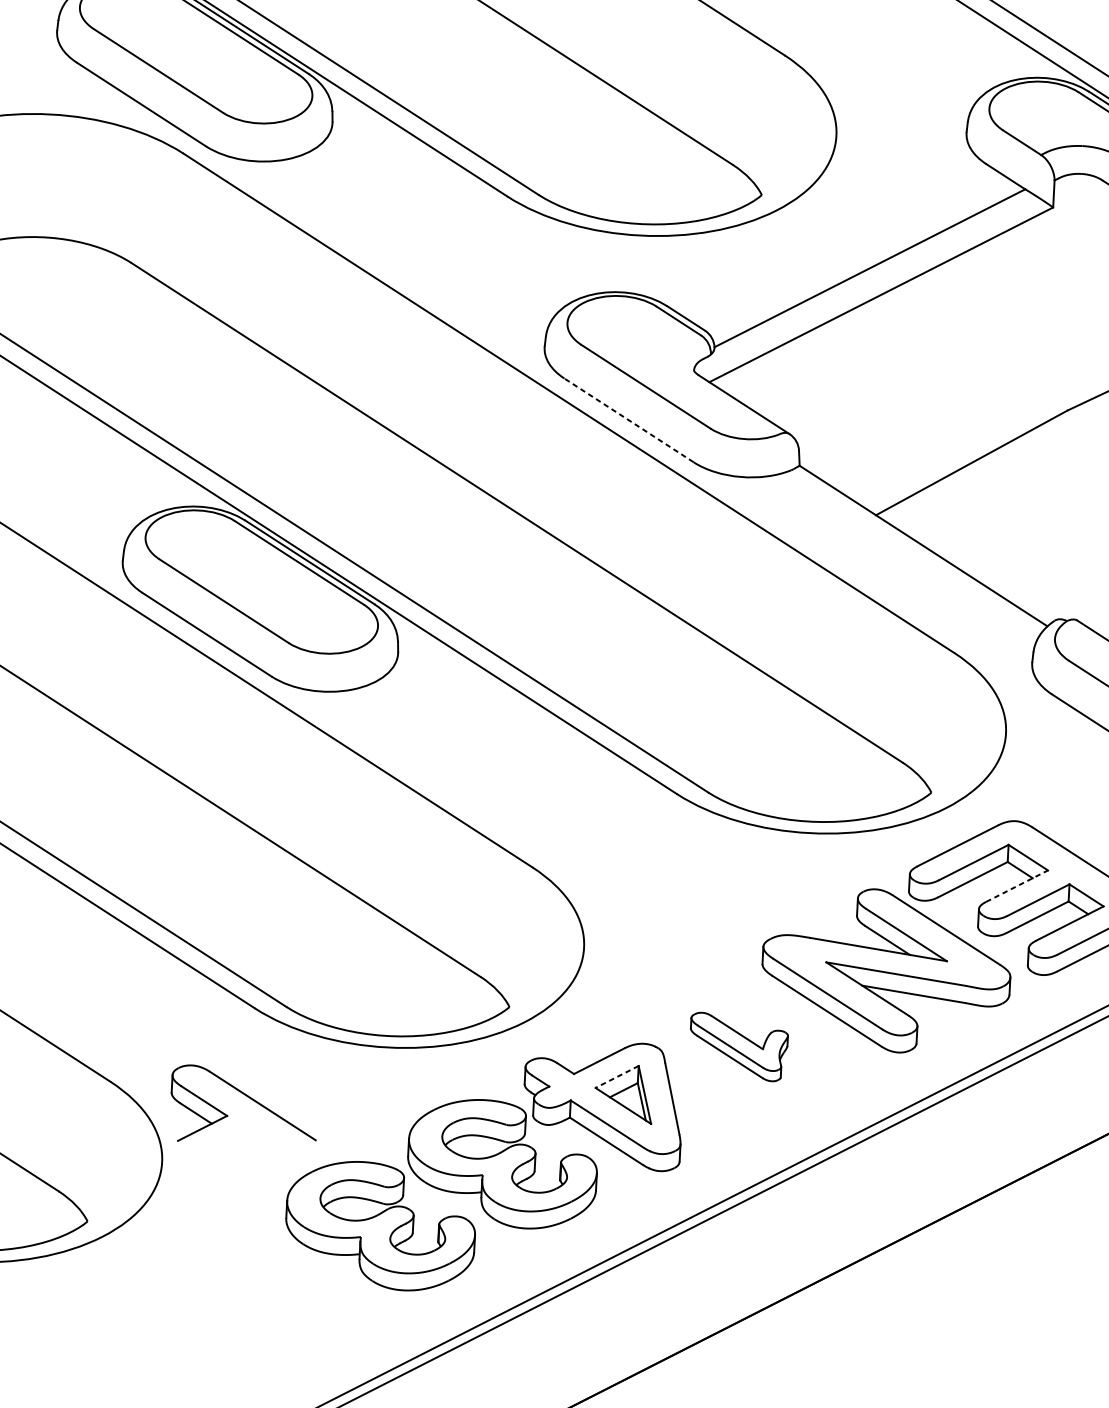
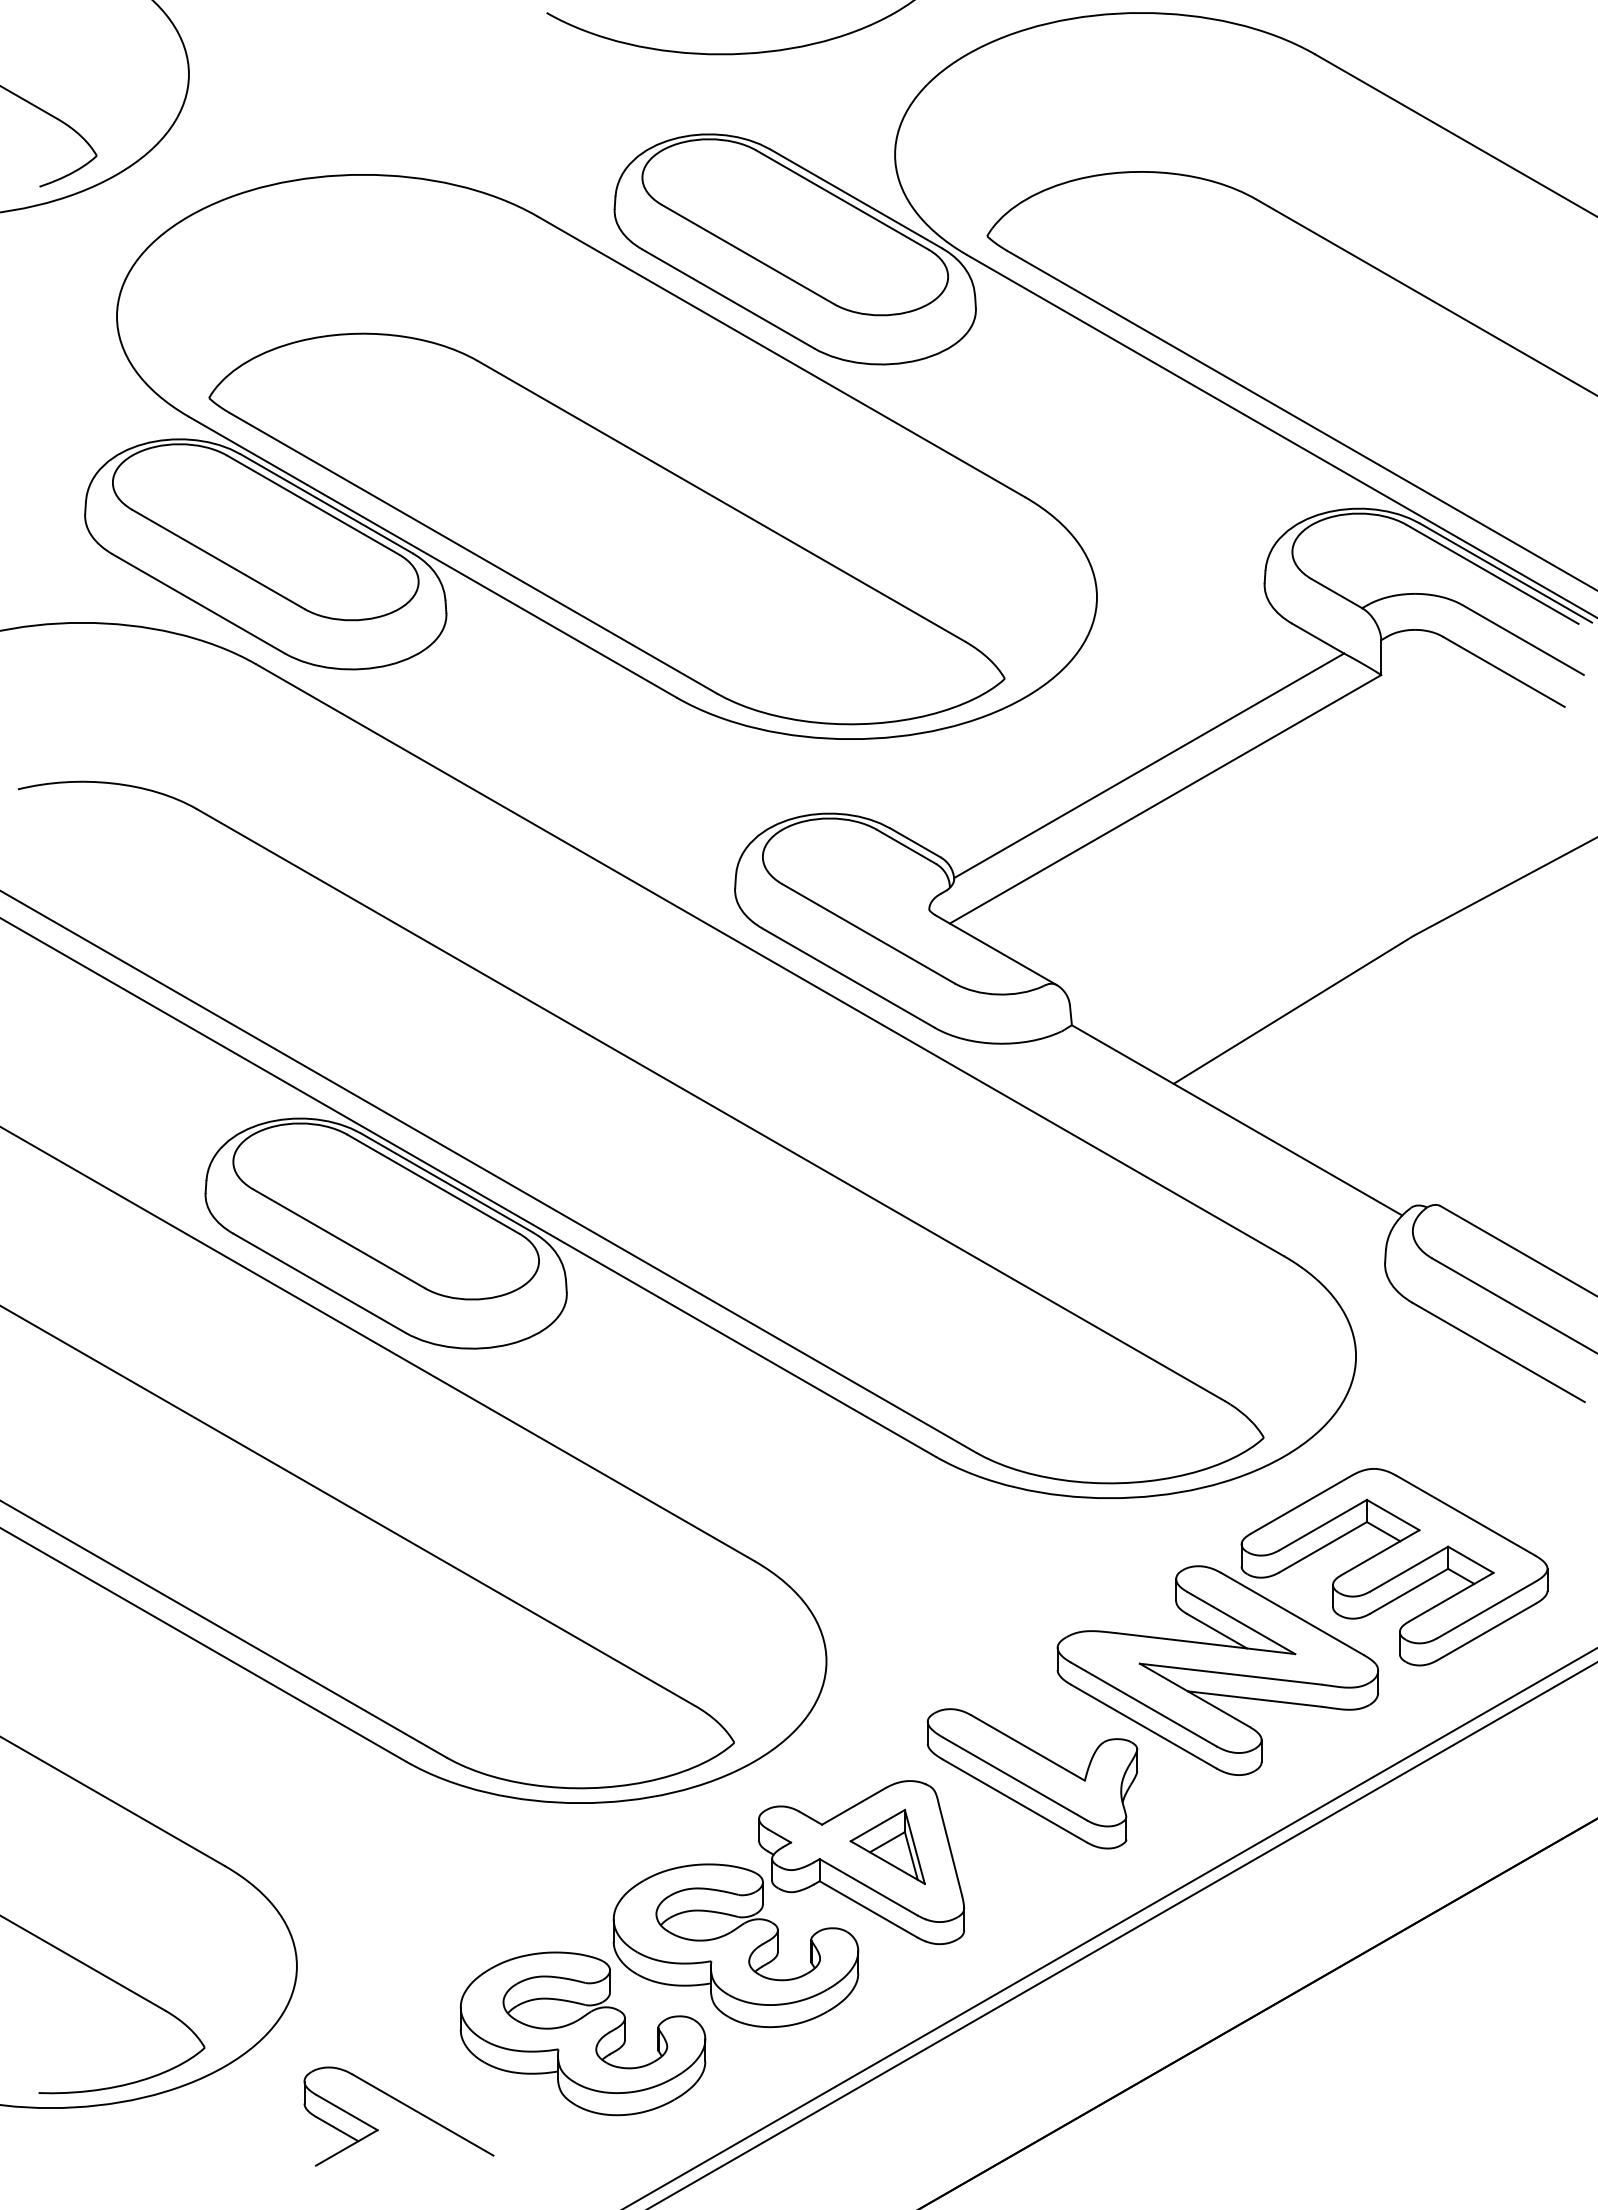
line: (628, 419) -> (848, 977), dashed -> solid
line: (1016, 886) -> (1380, 1552), dashed -> solid
part: (738, 1046) -> (1032, 1778), size x1.67
line: (616, 1076) -> (877, 1825), dashed -> solid
part: (248, 1097) -> (404, 2105), moved

